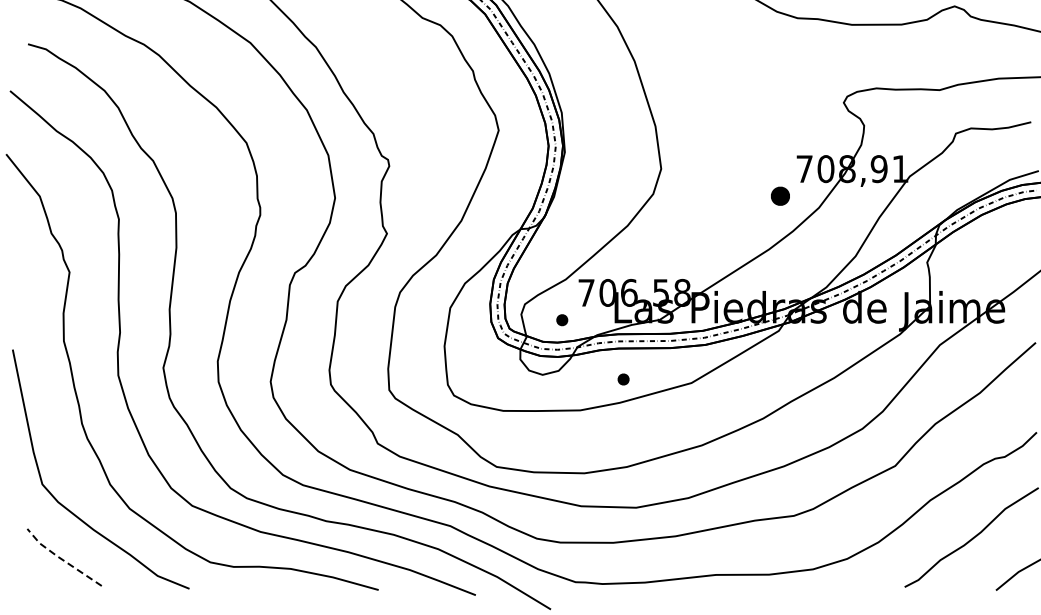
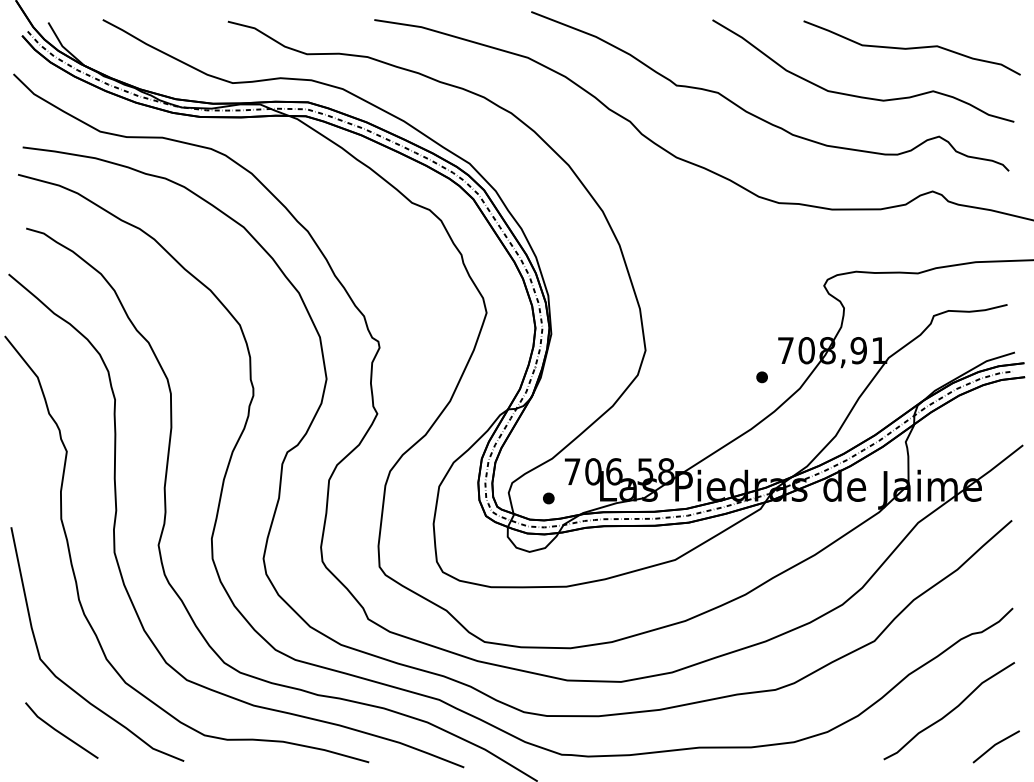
part: (779, 196) -> (761, 377), size x0.62
part: (623, 379) -> (608, 556), removed
line: (62, 559) -> (59, 732), dashed -> solid

